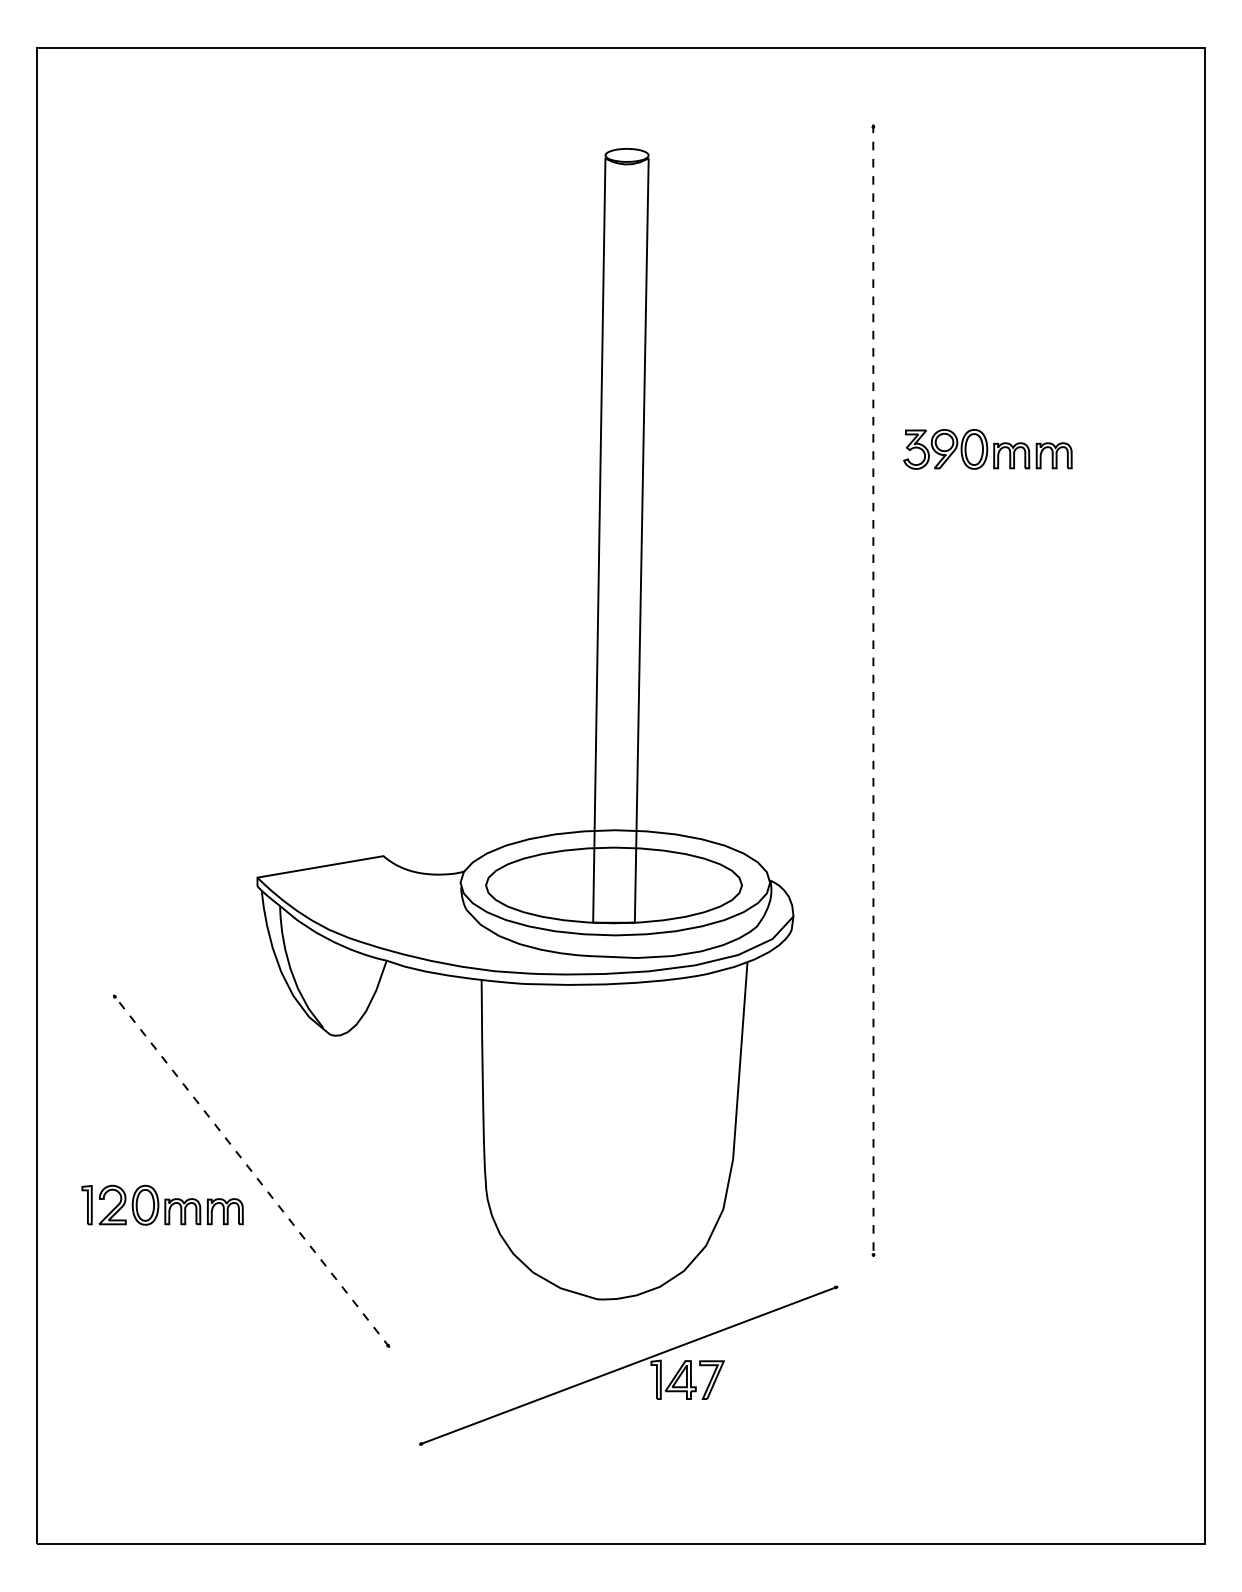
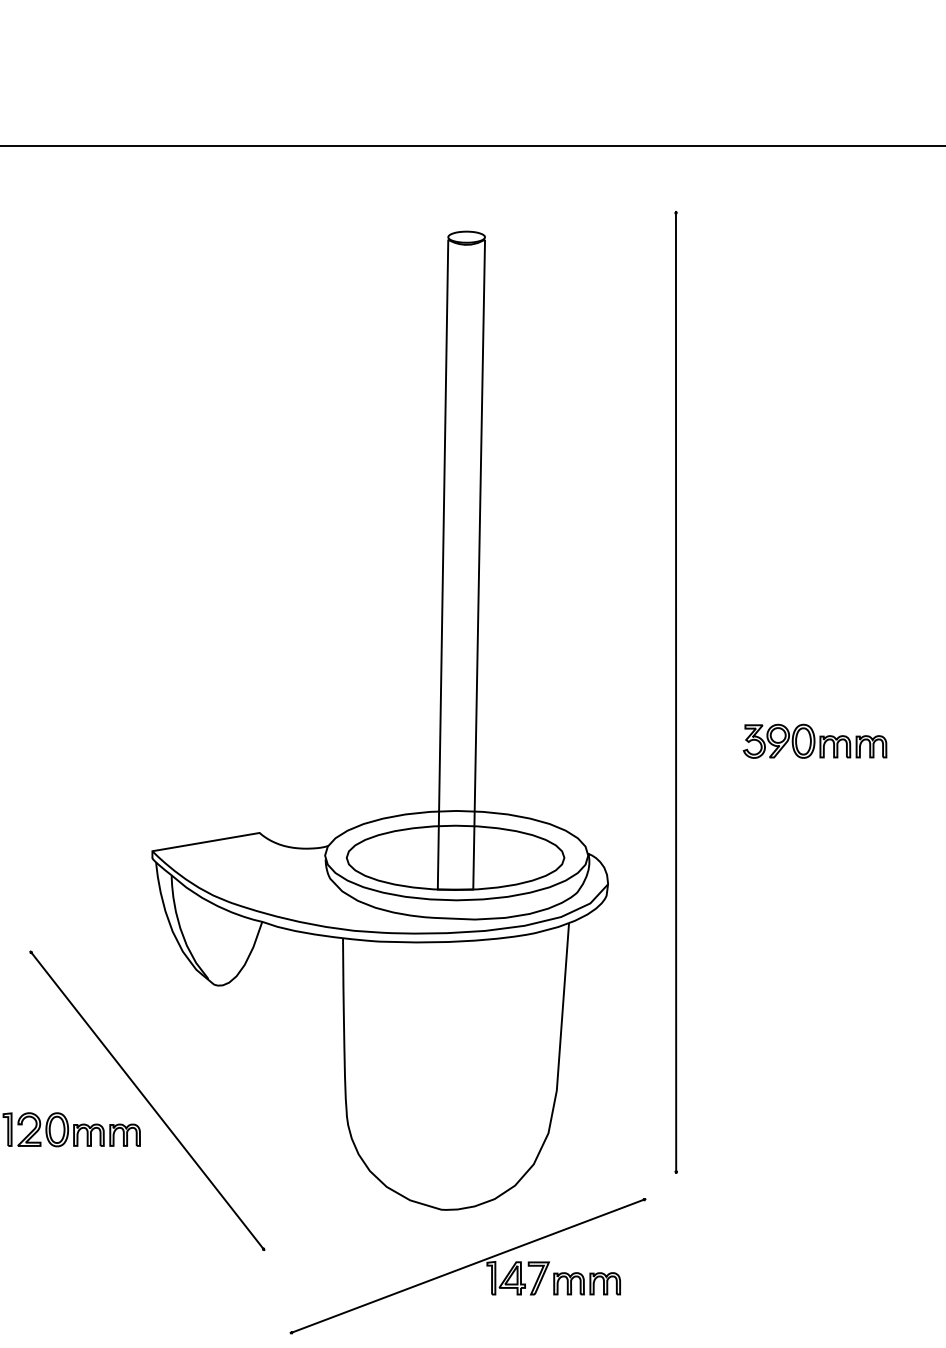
part: (987, 449) -> (814, 741), moved
line: (873, 691) -> (676, 692), dashed -> solid
line: (251, 1171) -> (147, 1101), dashed -> solid
part: (768, 1385) -> (586, 1283), added

